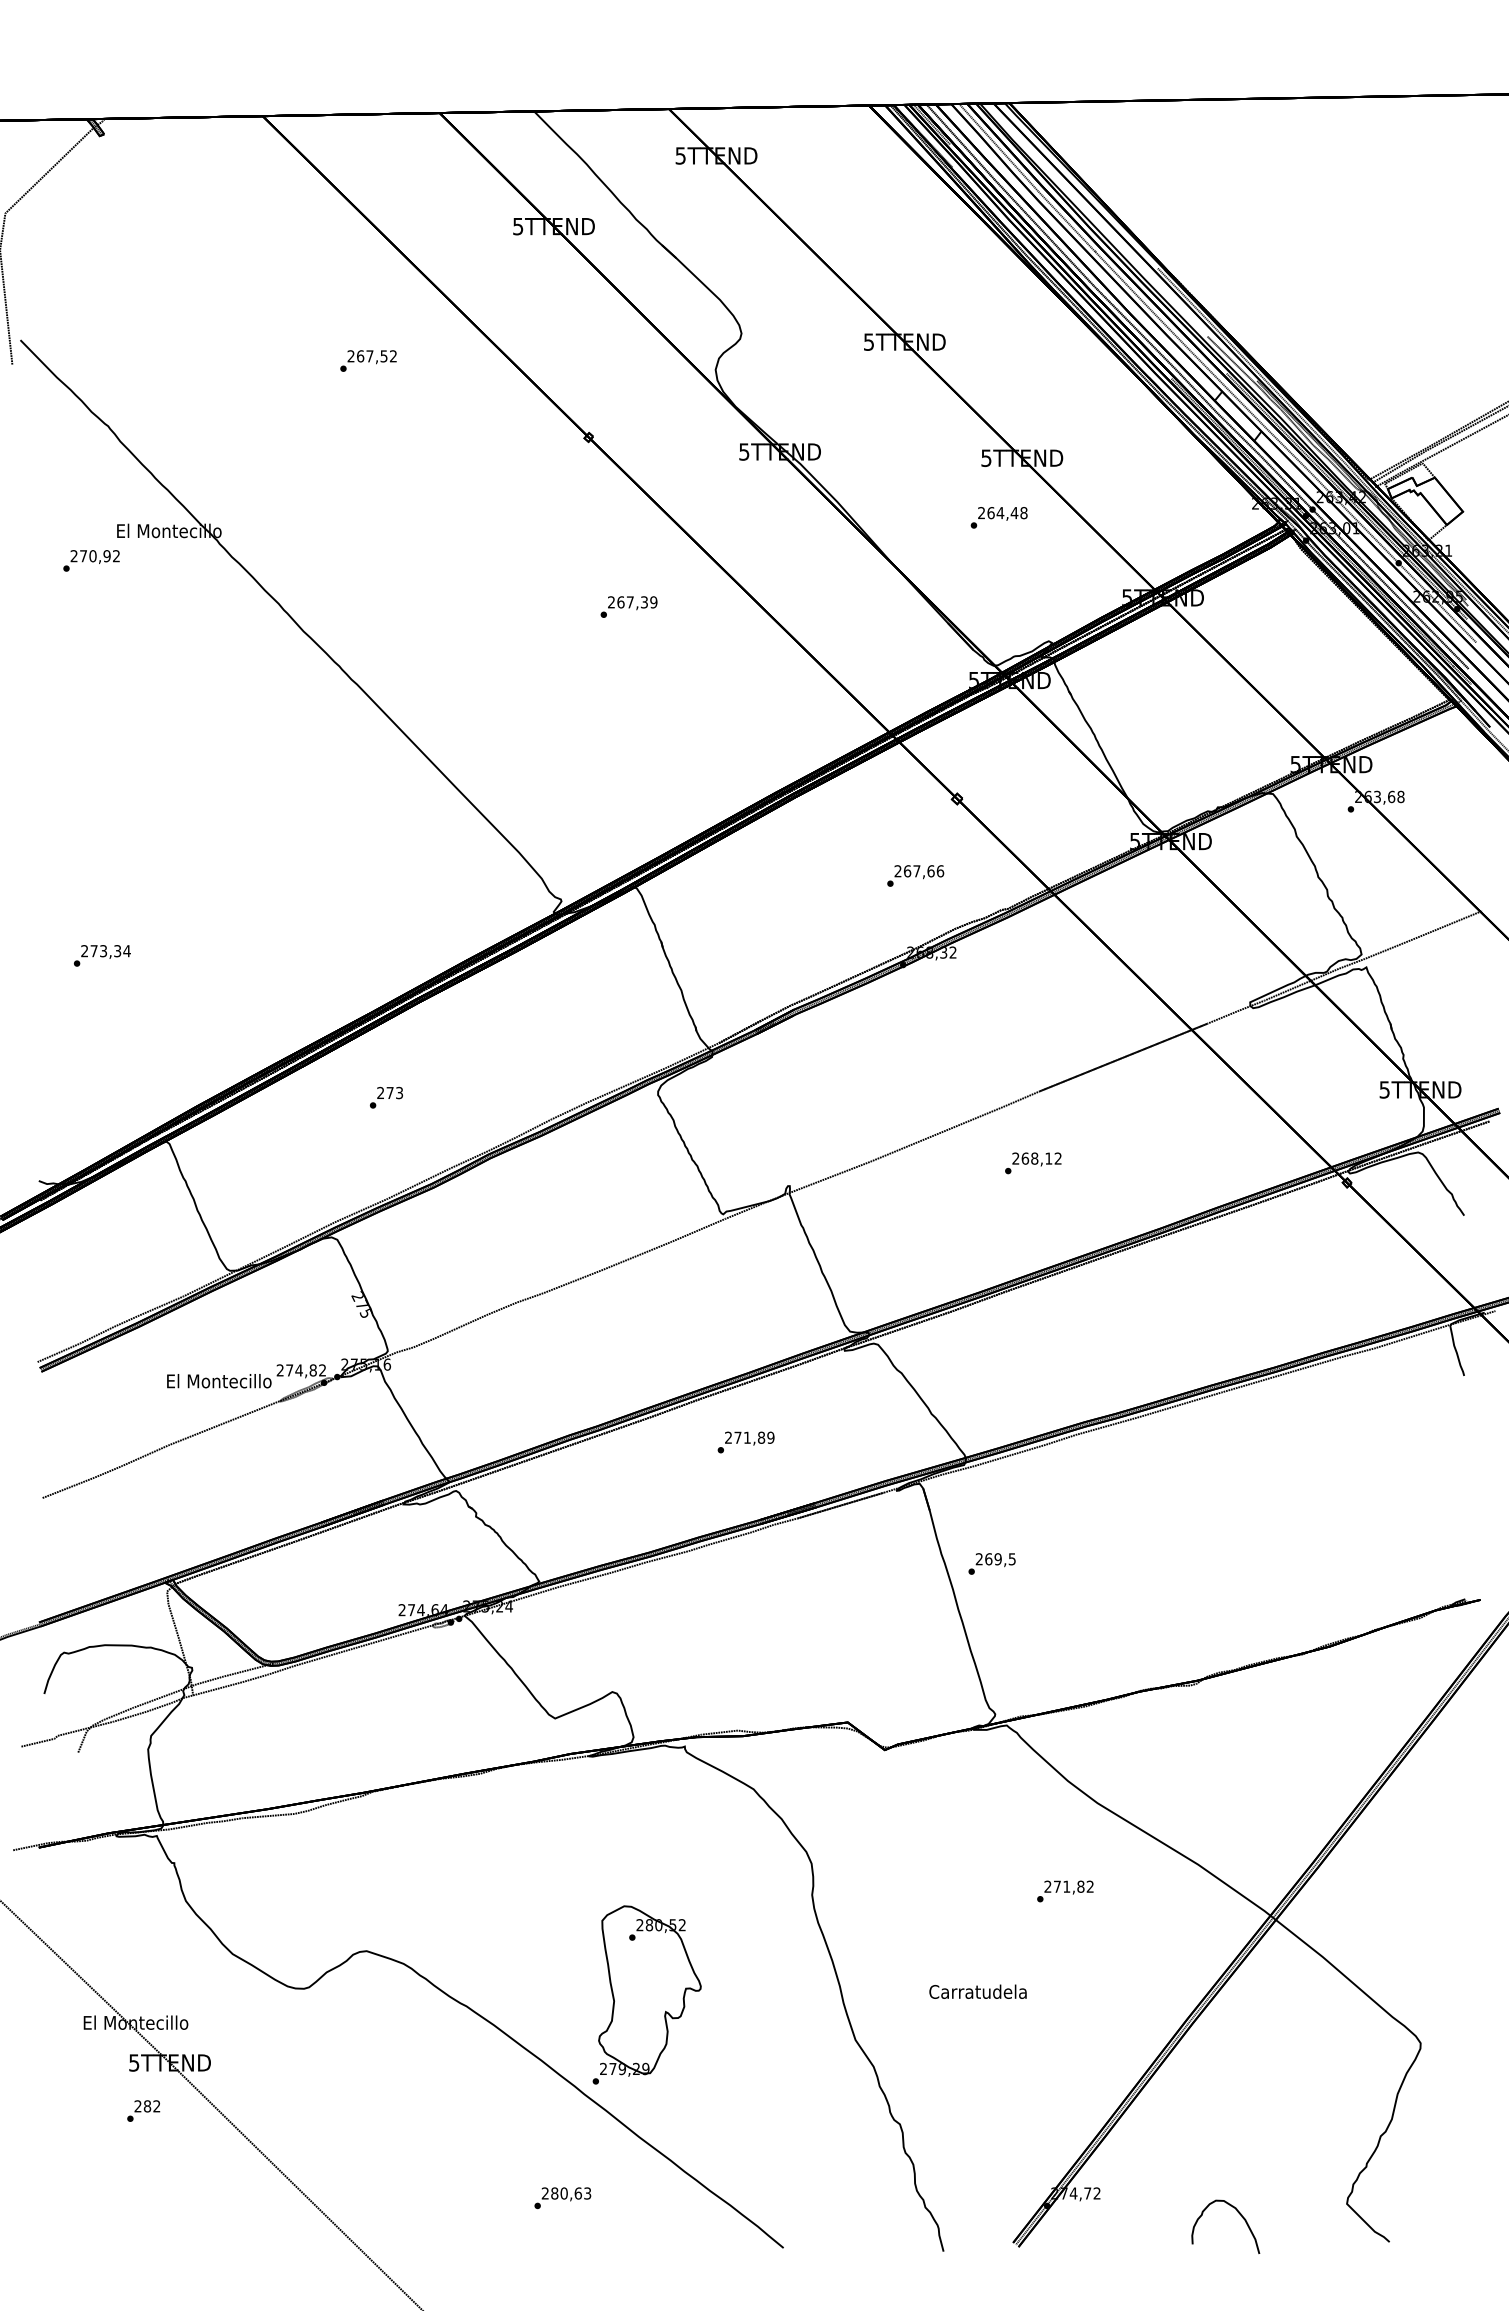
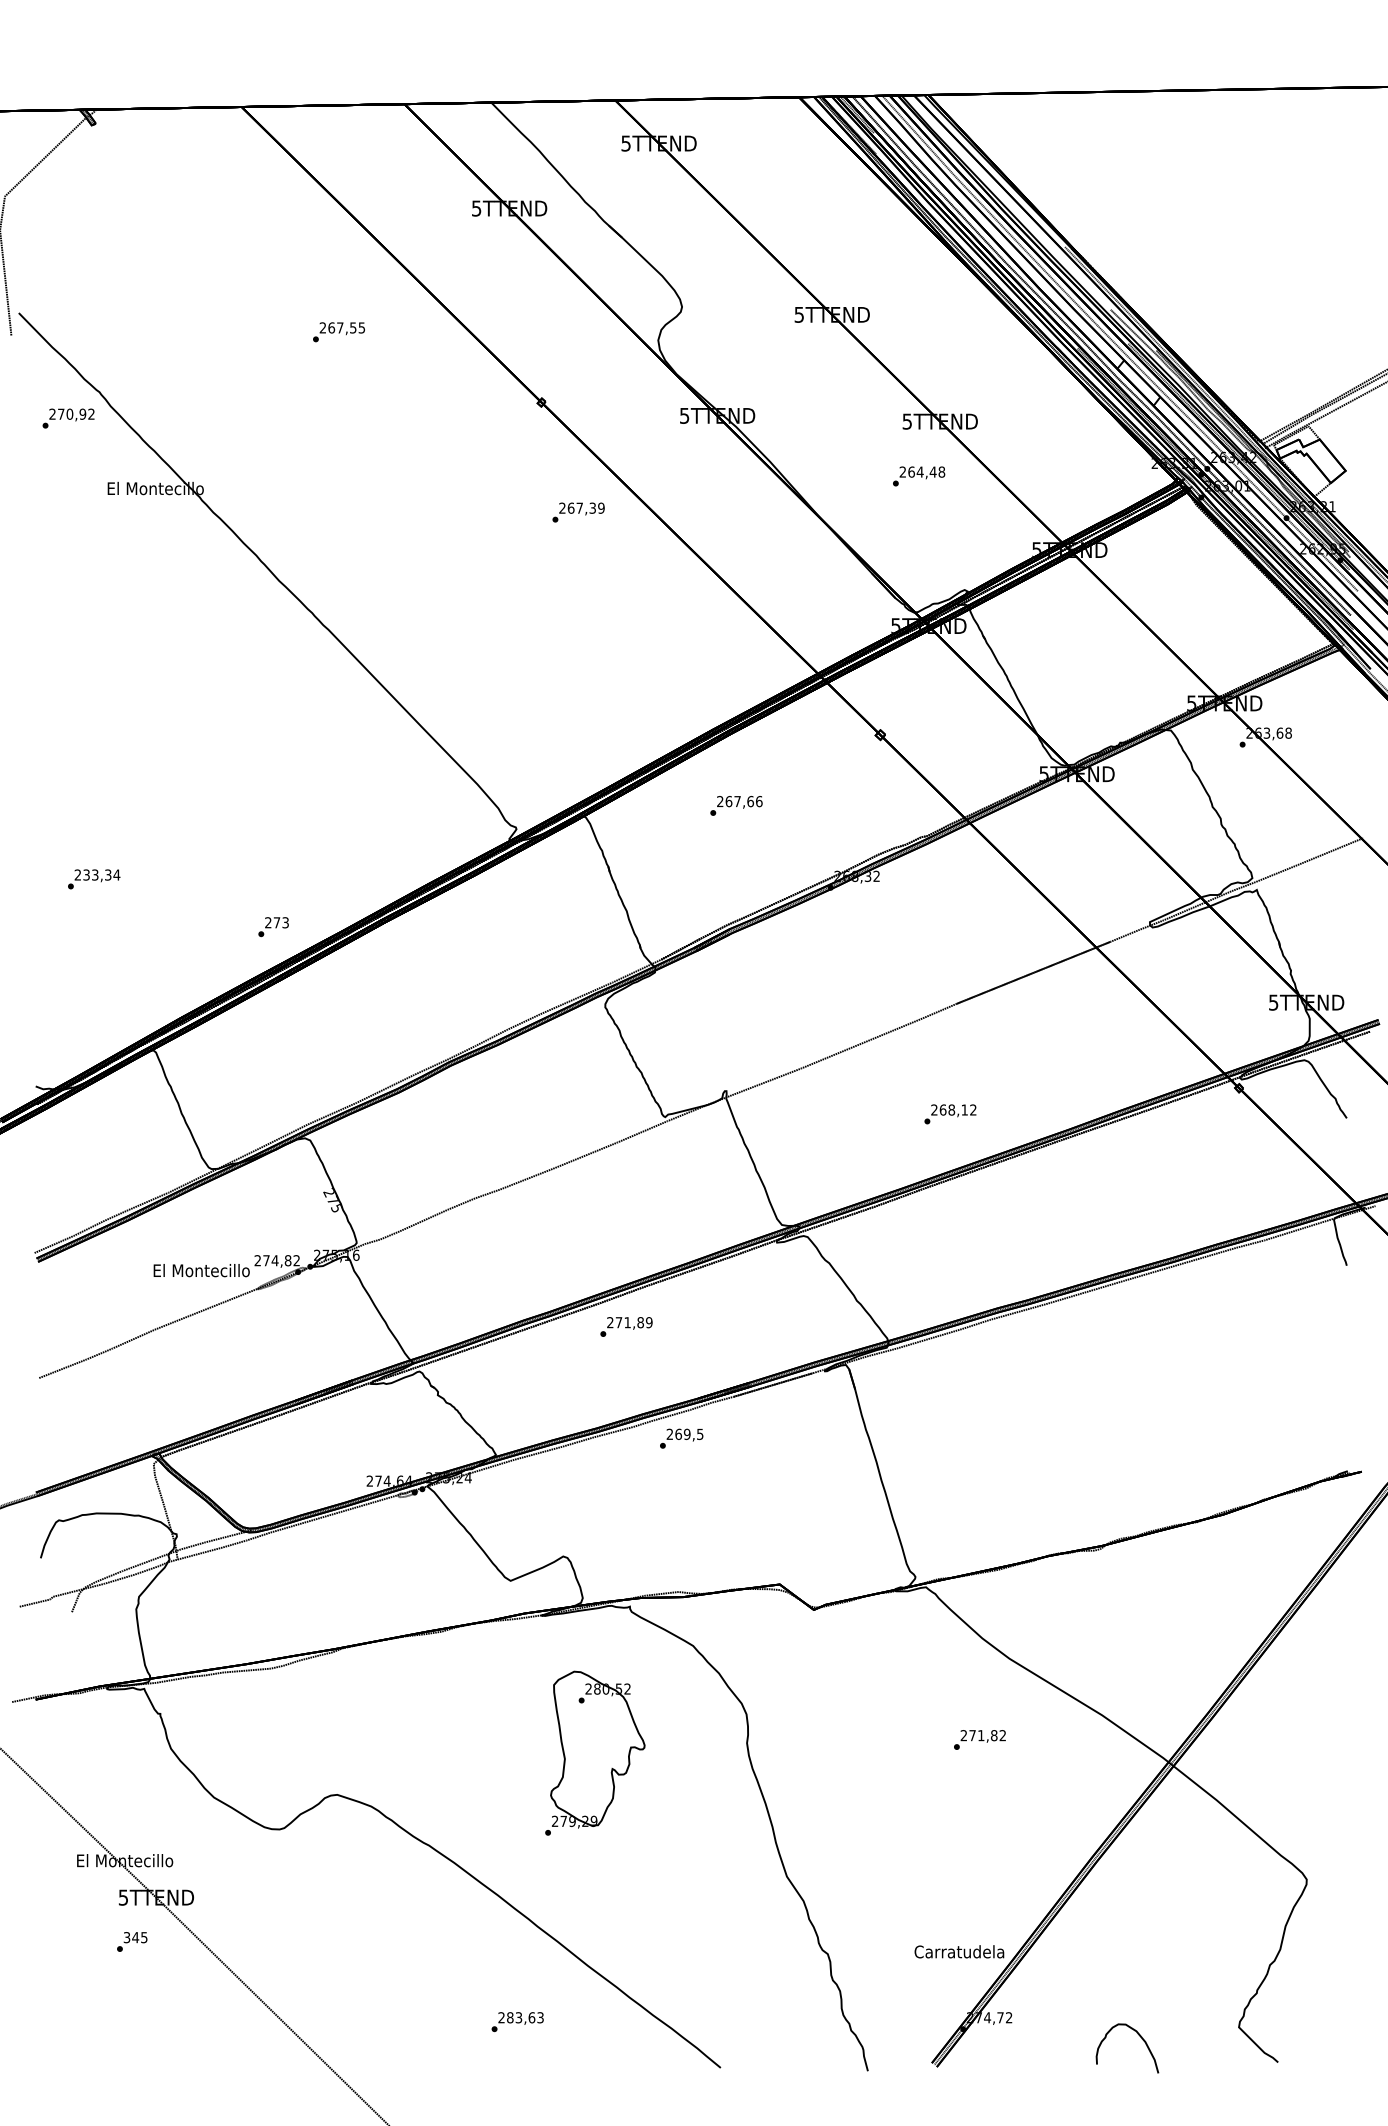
text: (393, 356) -> (361, 328), 267,52 -> 267,55
text: (91, 560) -> (68, 418), moved
text: (628, 606) -> (578, 512), moved
text: (915, 875) -> (736, 805), moved
text: (93, 951) -> (86, 875), 273,34 -> 233,34
text: (386, 1097) -> (273, 926), moved
text: (1033, 1163) -> (950, 1114), moved
text: (745, 1442) -> (625, 1326), moved
text: (991, 1563) -> (681, 1438), moved
text: (977, 1991) -> (958, 1951), moved
part: (646, 1994) -> (594, 1752), moved
text: (147, 2106) -> (135, 1937), 282 -> 345
text: (563, 2193) -> (518, 2017), 280,63 -> 283,63

